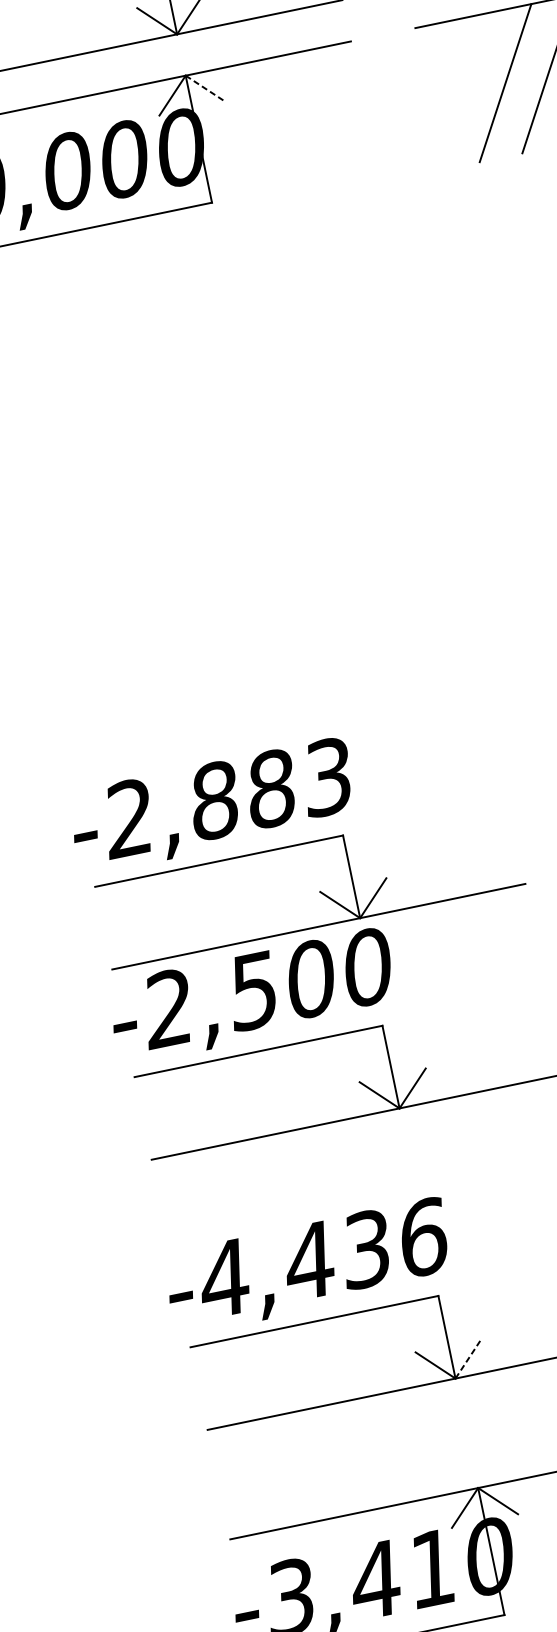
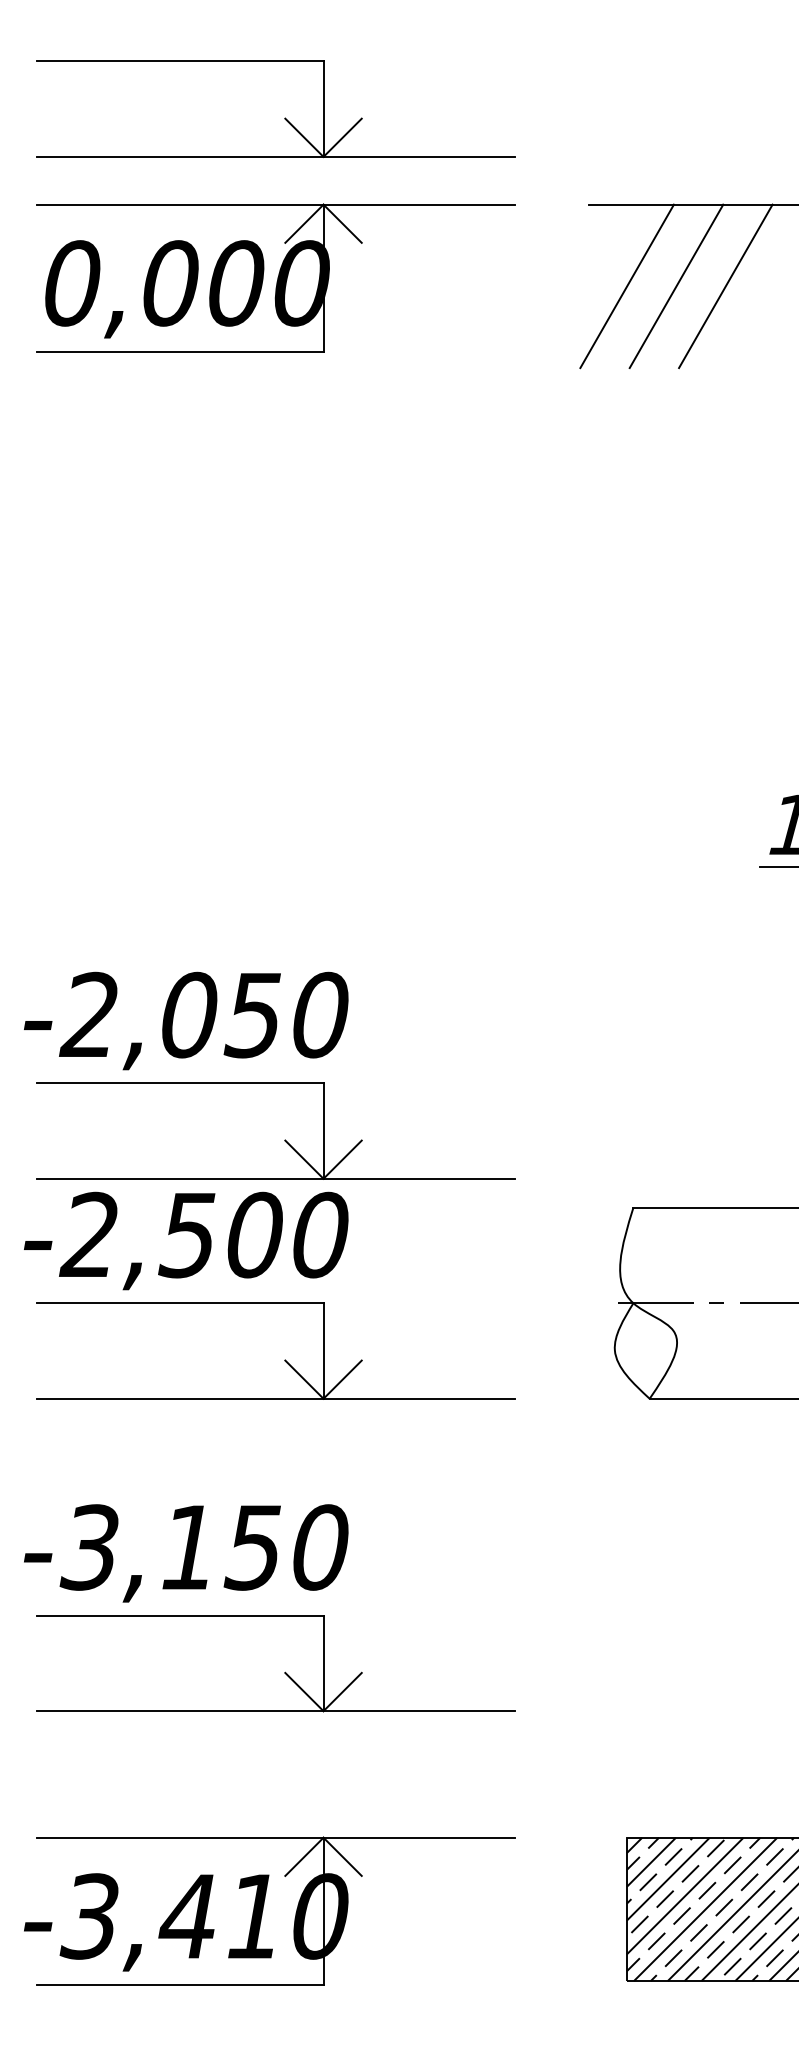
line: (206, 89) -> (343, 224), dashed -> solid
line: (462, 92) -> (626, 286), added
text: (271, 788) -> (254, 1014), -2,883 -> -2,050
text: (323, 1258) -> (204, 1547), -4,436 -> -3,150
line: (469, 1357) -> (343, 1691), dashed -> solid

